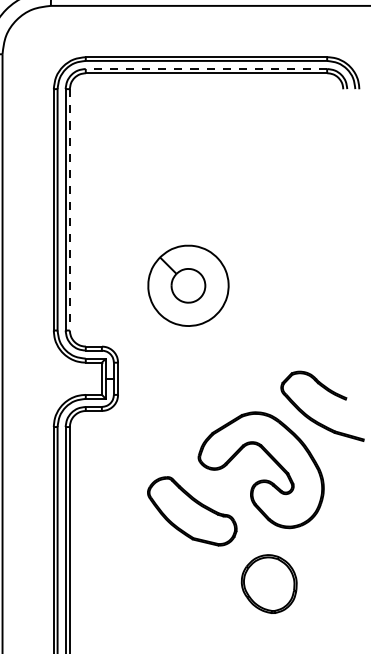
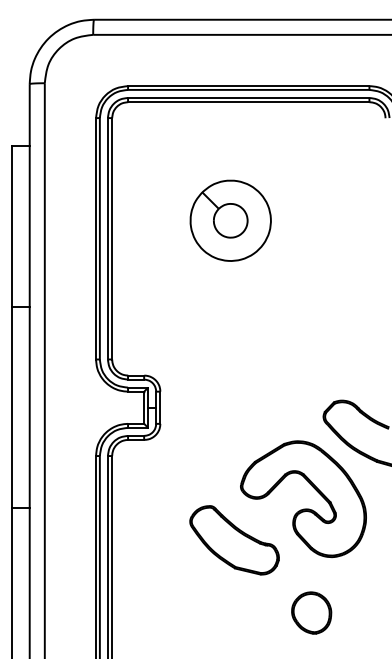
line: (206, 68) -> (248, 97), dashed -> solid
line: (70, 209) -> (112, 238), dashed -> solid
part: (188, 285) -> (230, 220), moved
part: (269, 583) -> (311, 612), size x0.71

